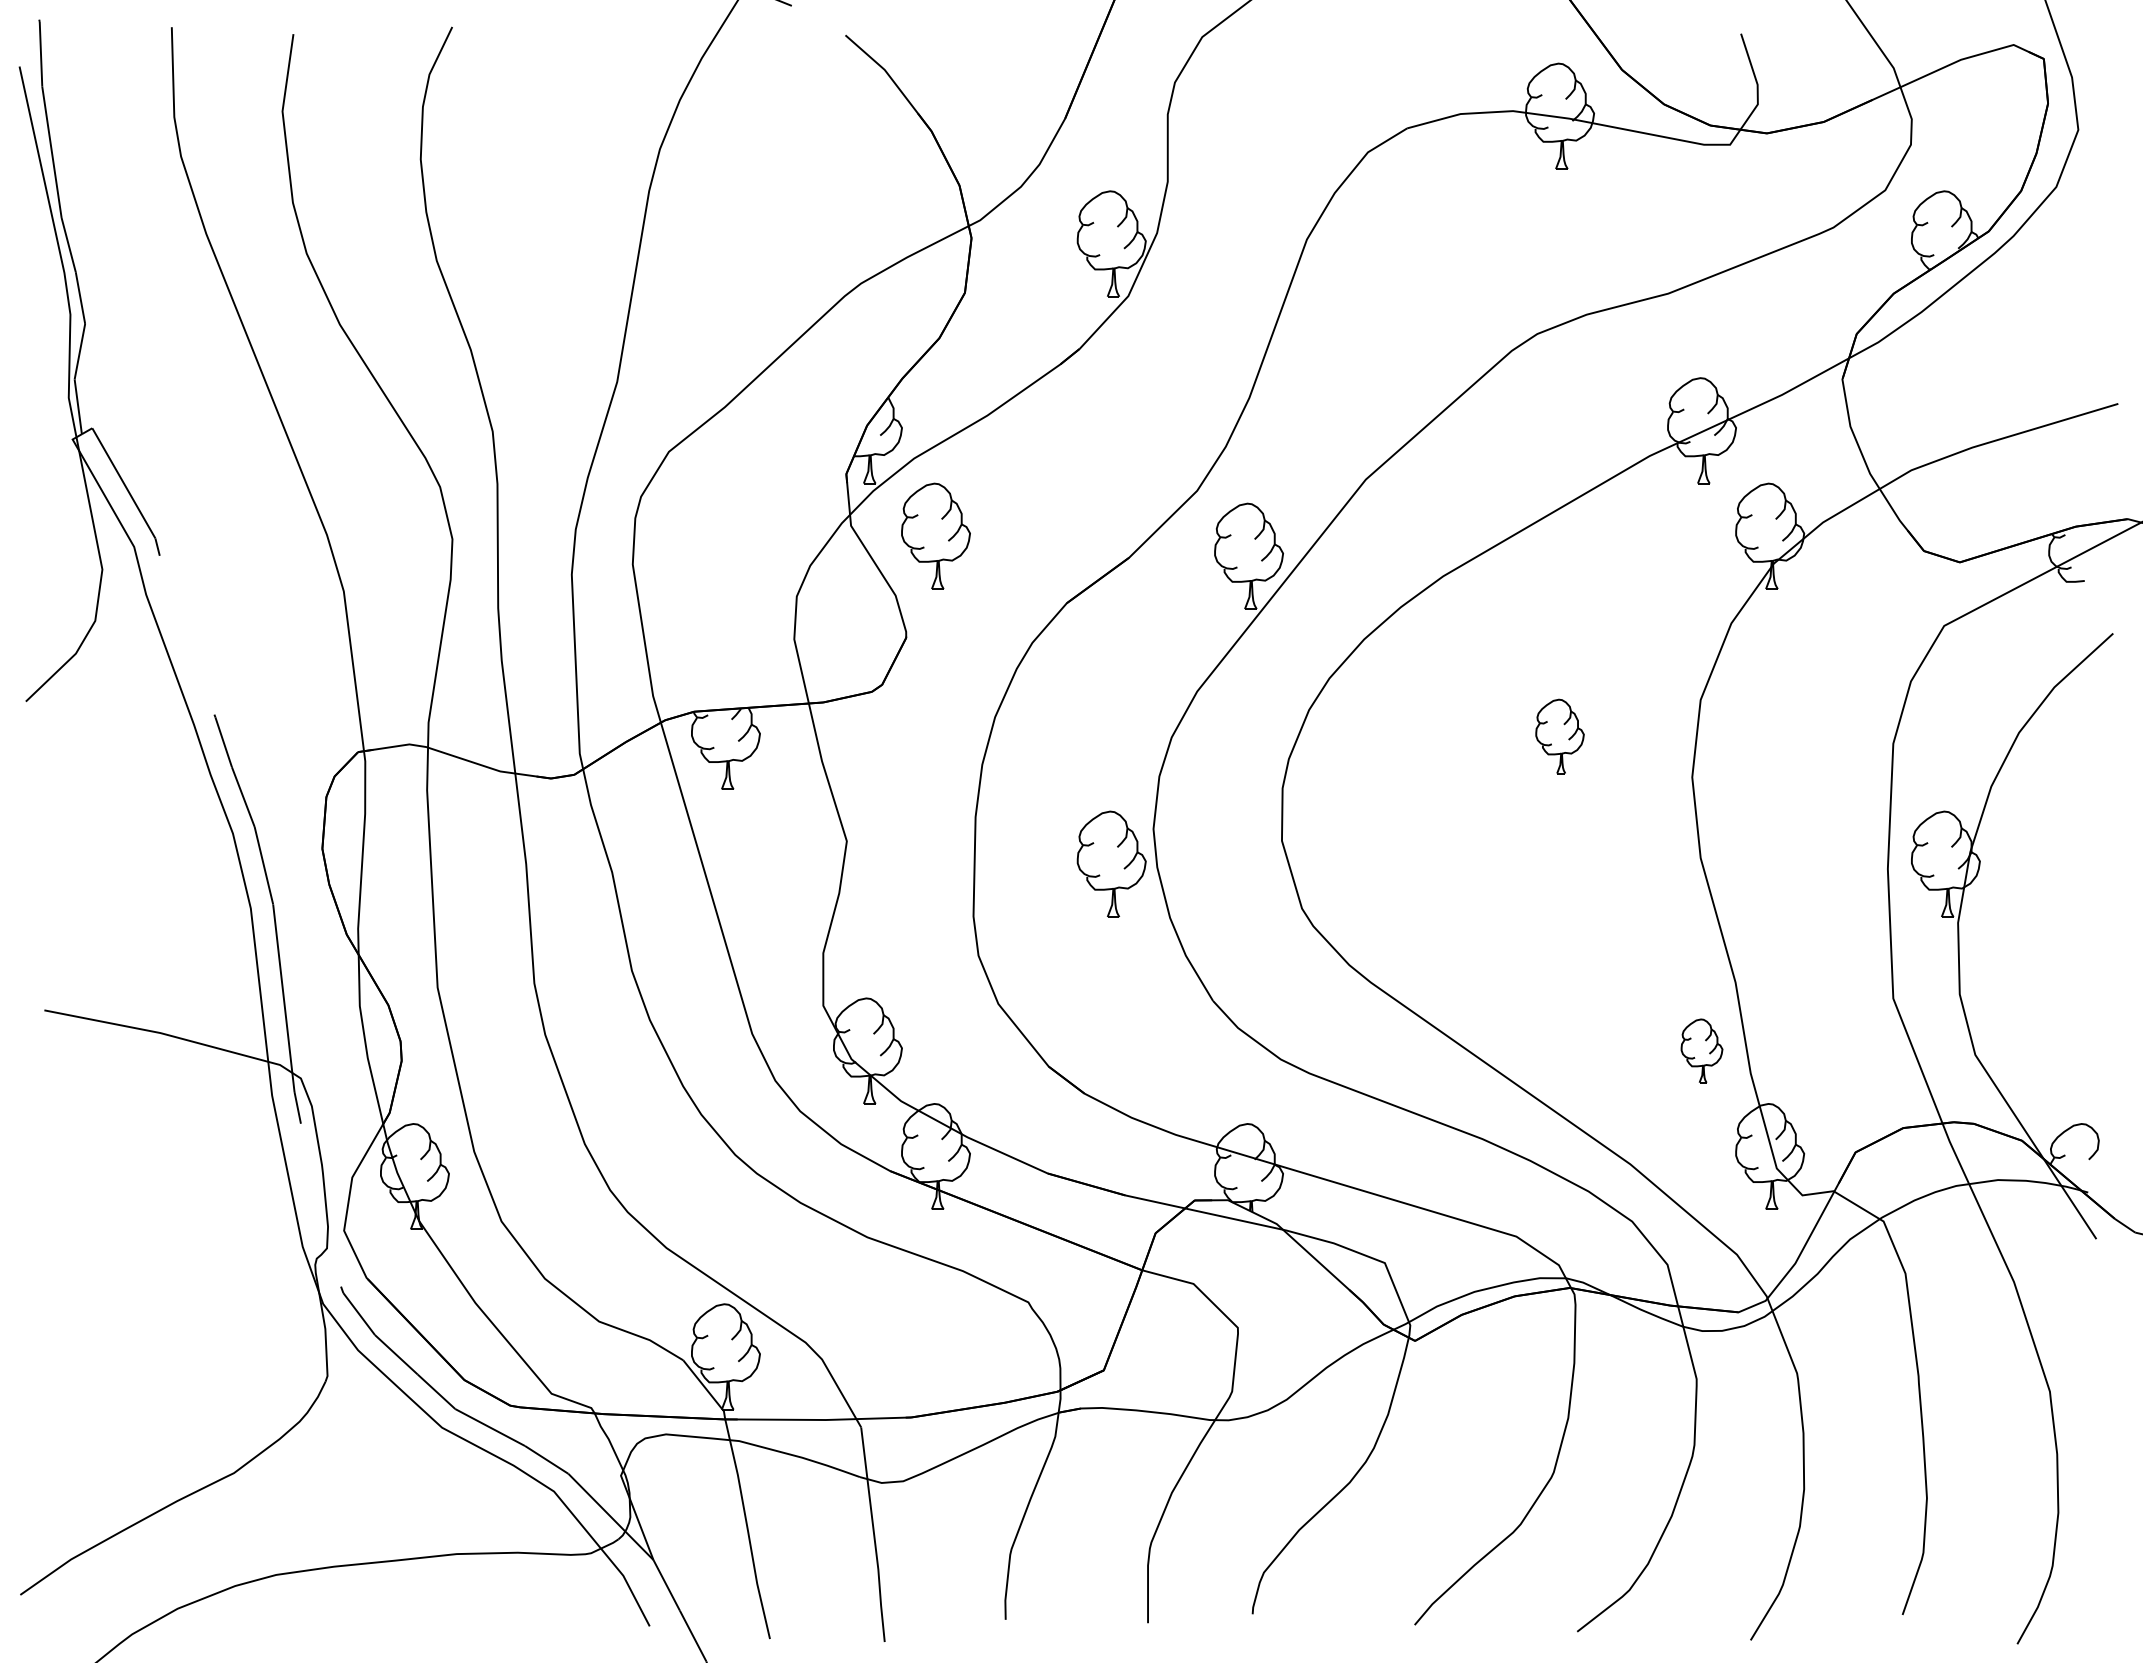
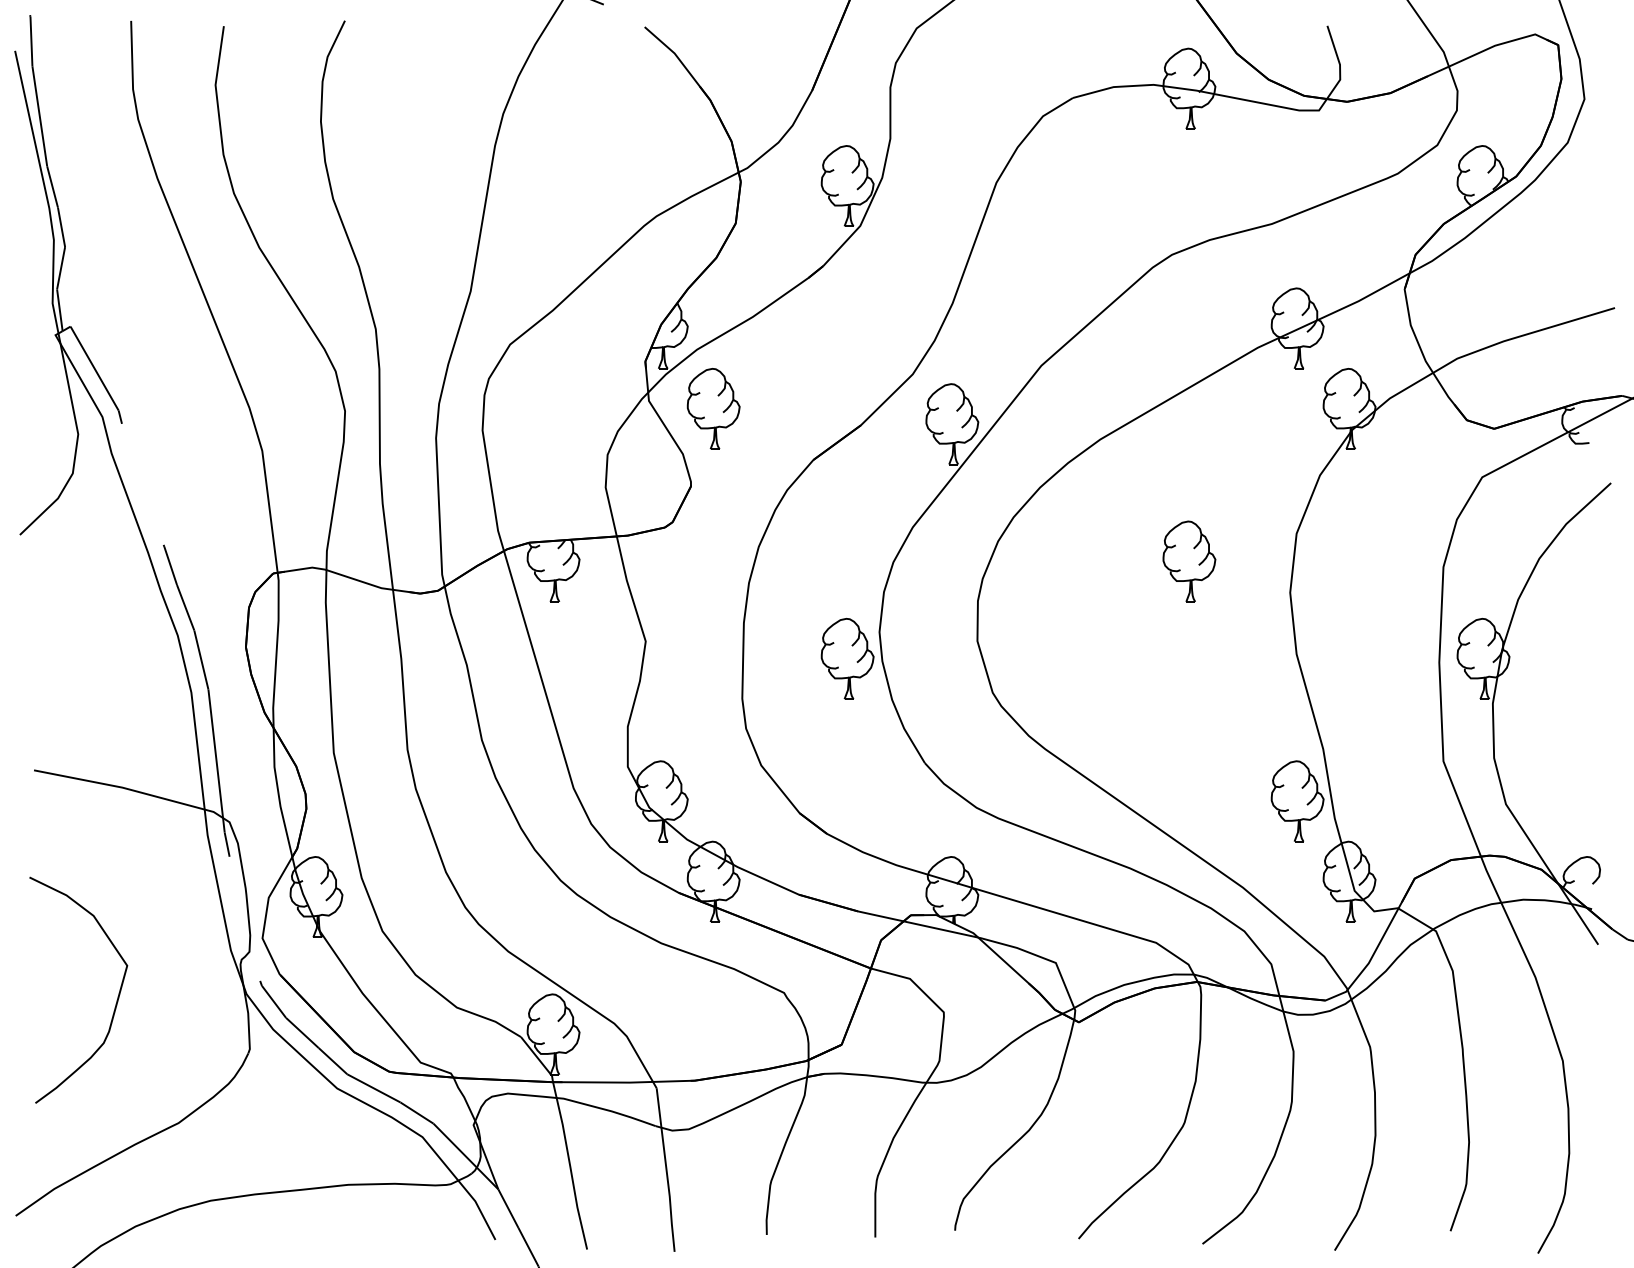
part: (1559, 736) -> (1189, 561), size x1.43
part: (1701, 1050) -> (1297, 800), size x1.67
curve: (152, 1313) -> (116, 1001), added

